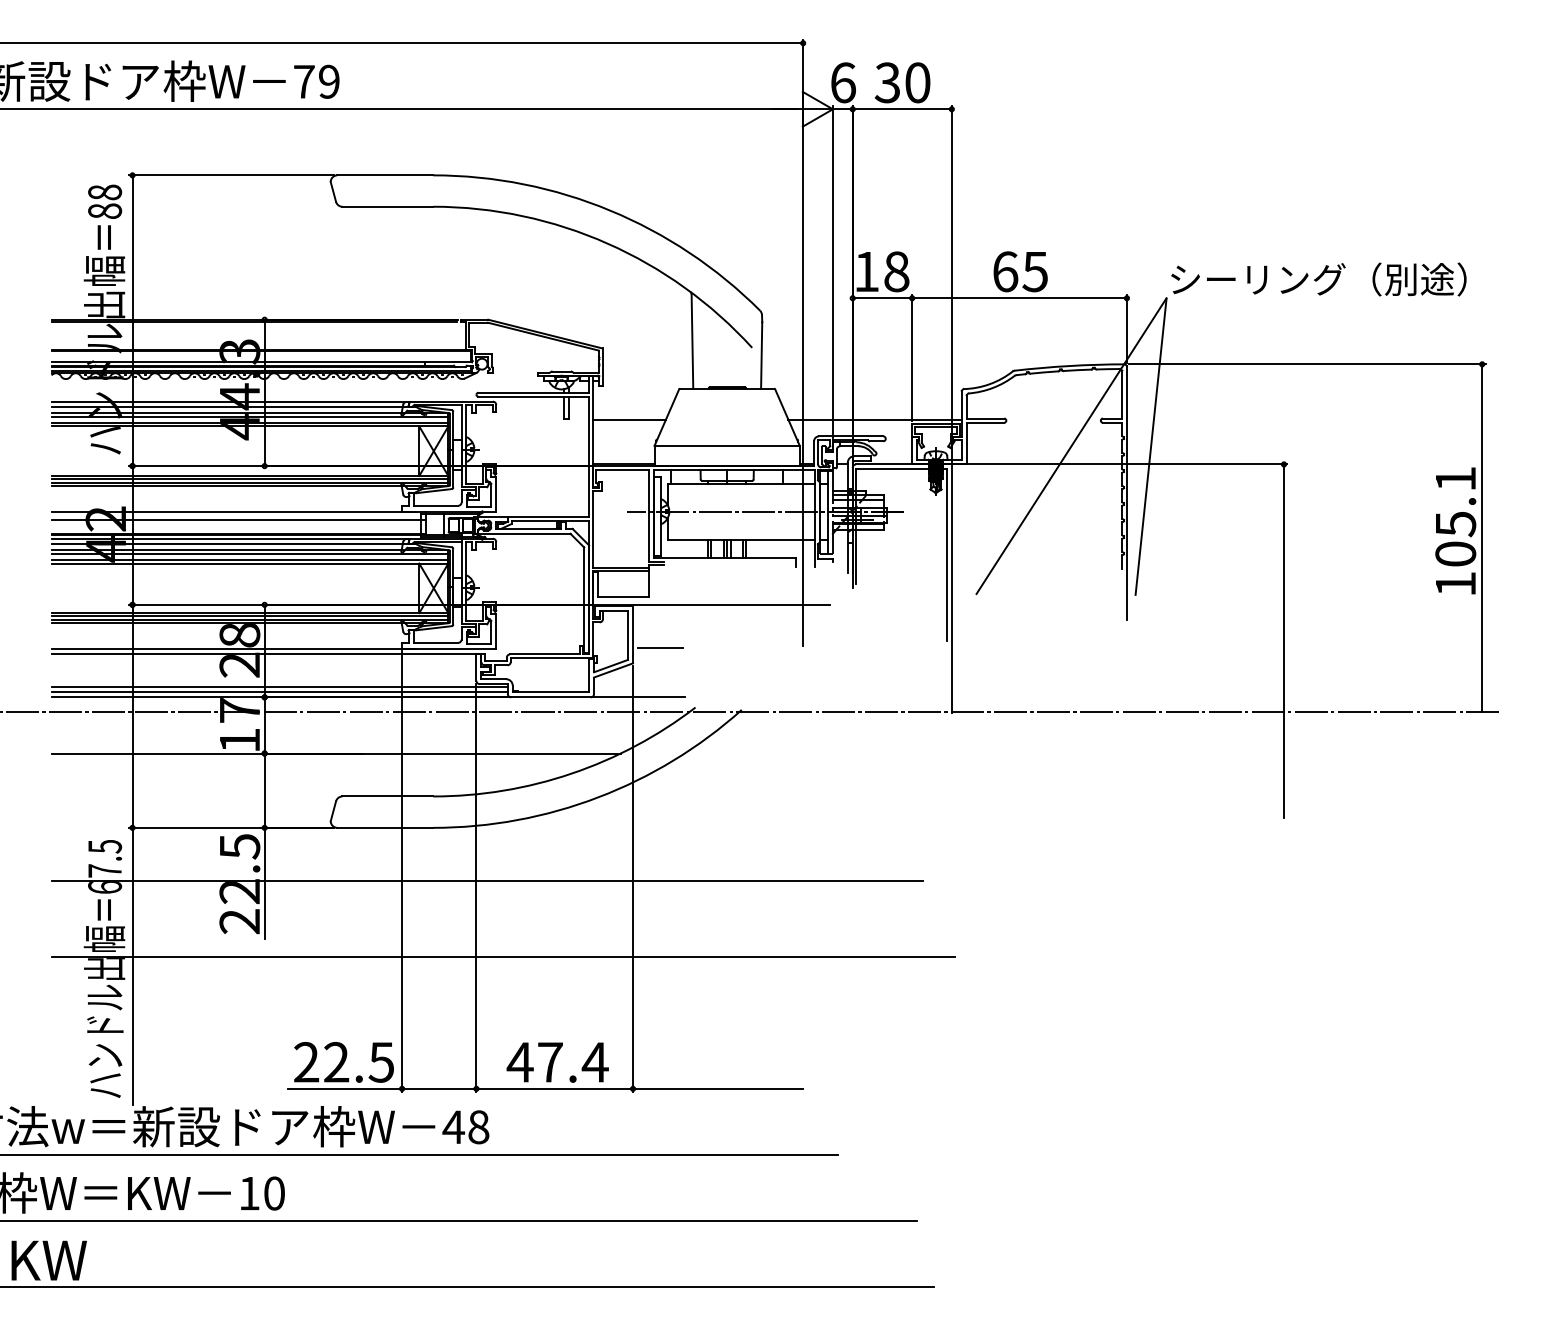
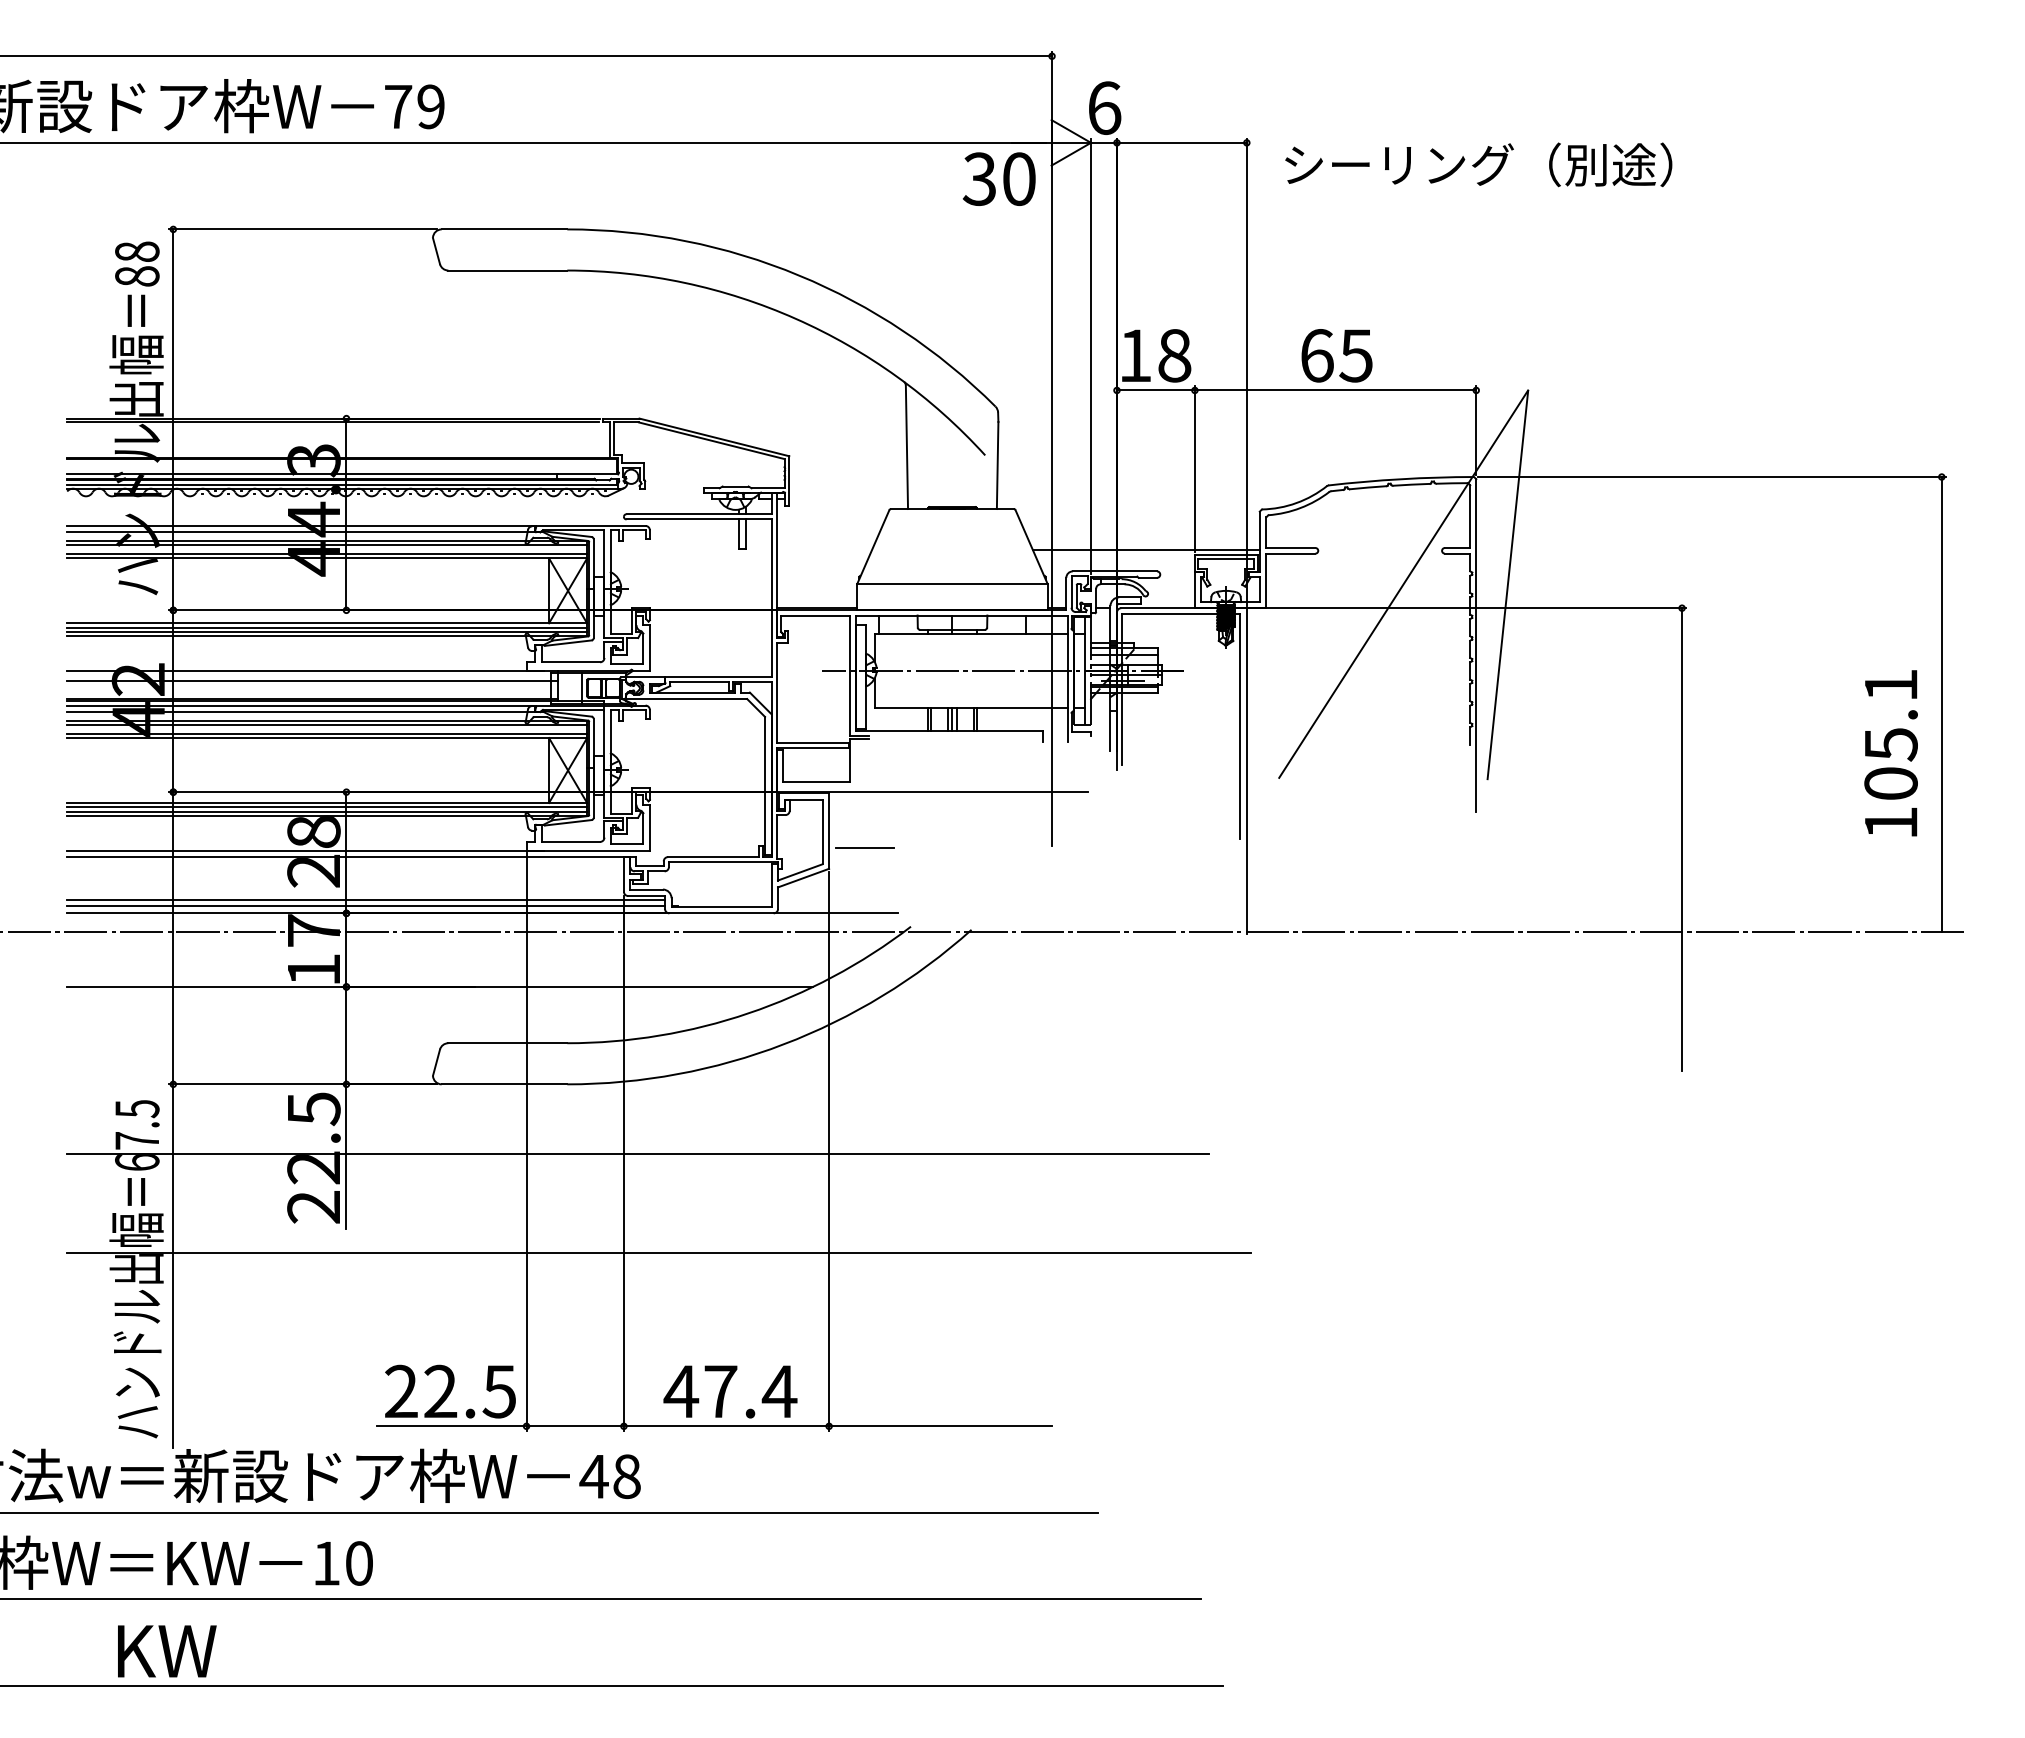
text: (901, 82) -> (998, 178), moved
text: (1318, 279) -> (1478, 164), moved
line: (629, 419) -> (824, 549), removed
text: (1455, 531) -> (1890, 753), moved
text: (49, 1260) -> (167, 1651), moved

